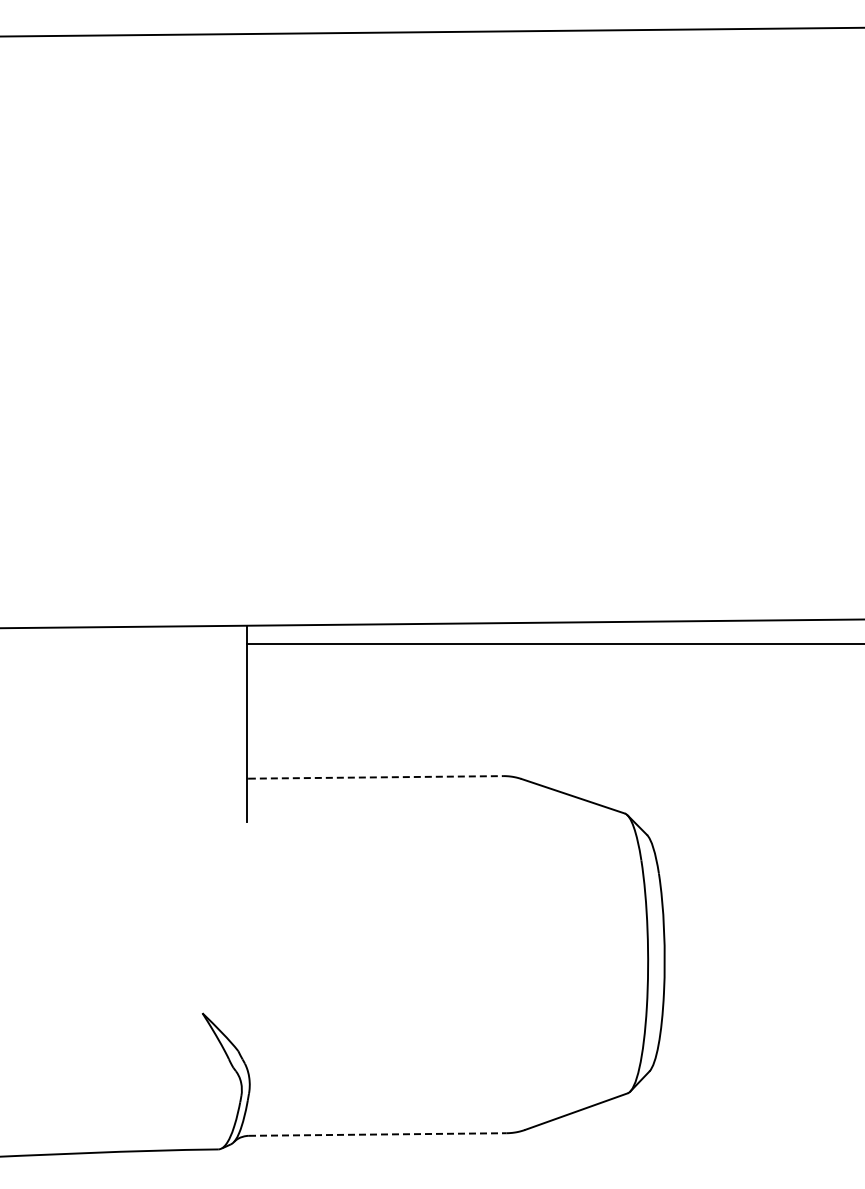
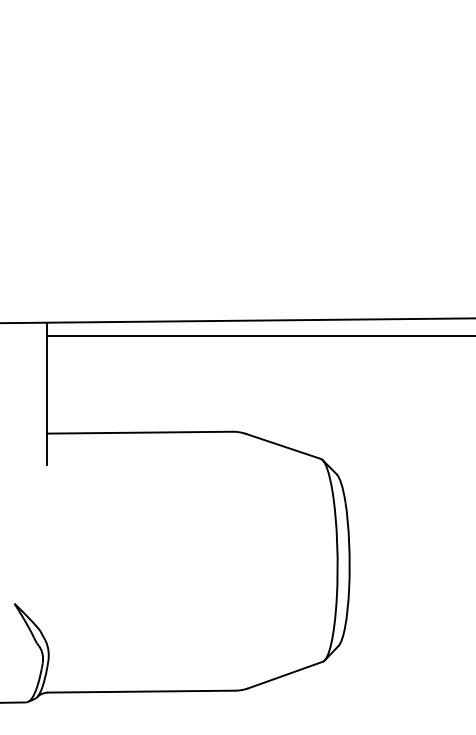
line: (376, 777) -> (140, 432), dashed -> solid
line: (377, 1134) -> (141, 691), dashed -> solid

